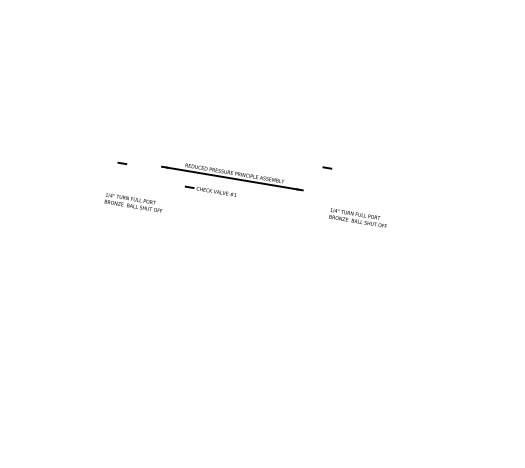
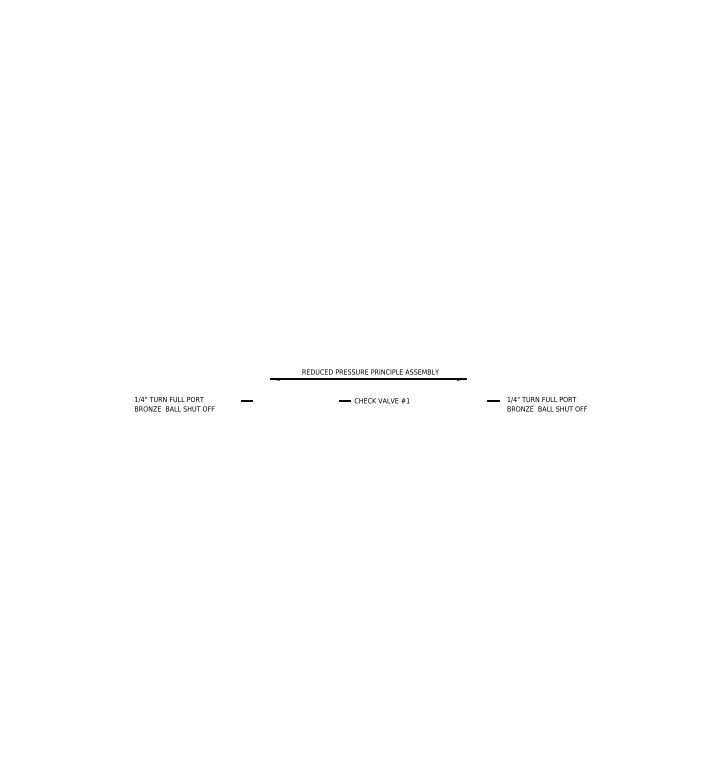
line: (121, 163) -> (246, 400), moved
line: (327, 167) -> (493, 400), moved
part: (211, 190) -> (374, 400), moved
text: (133, 203) -> (174, 404), moved

